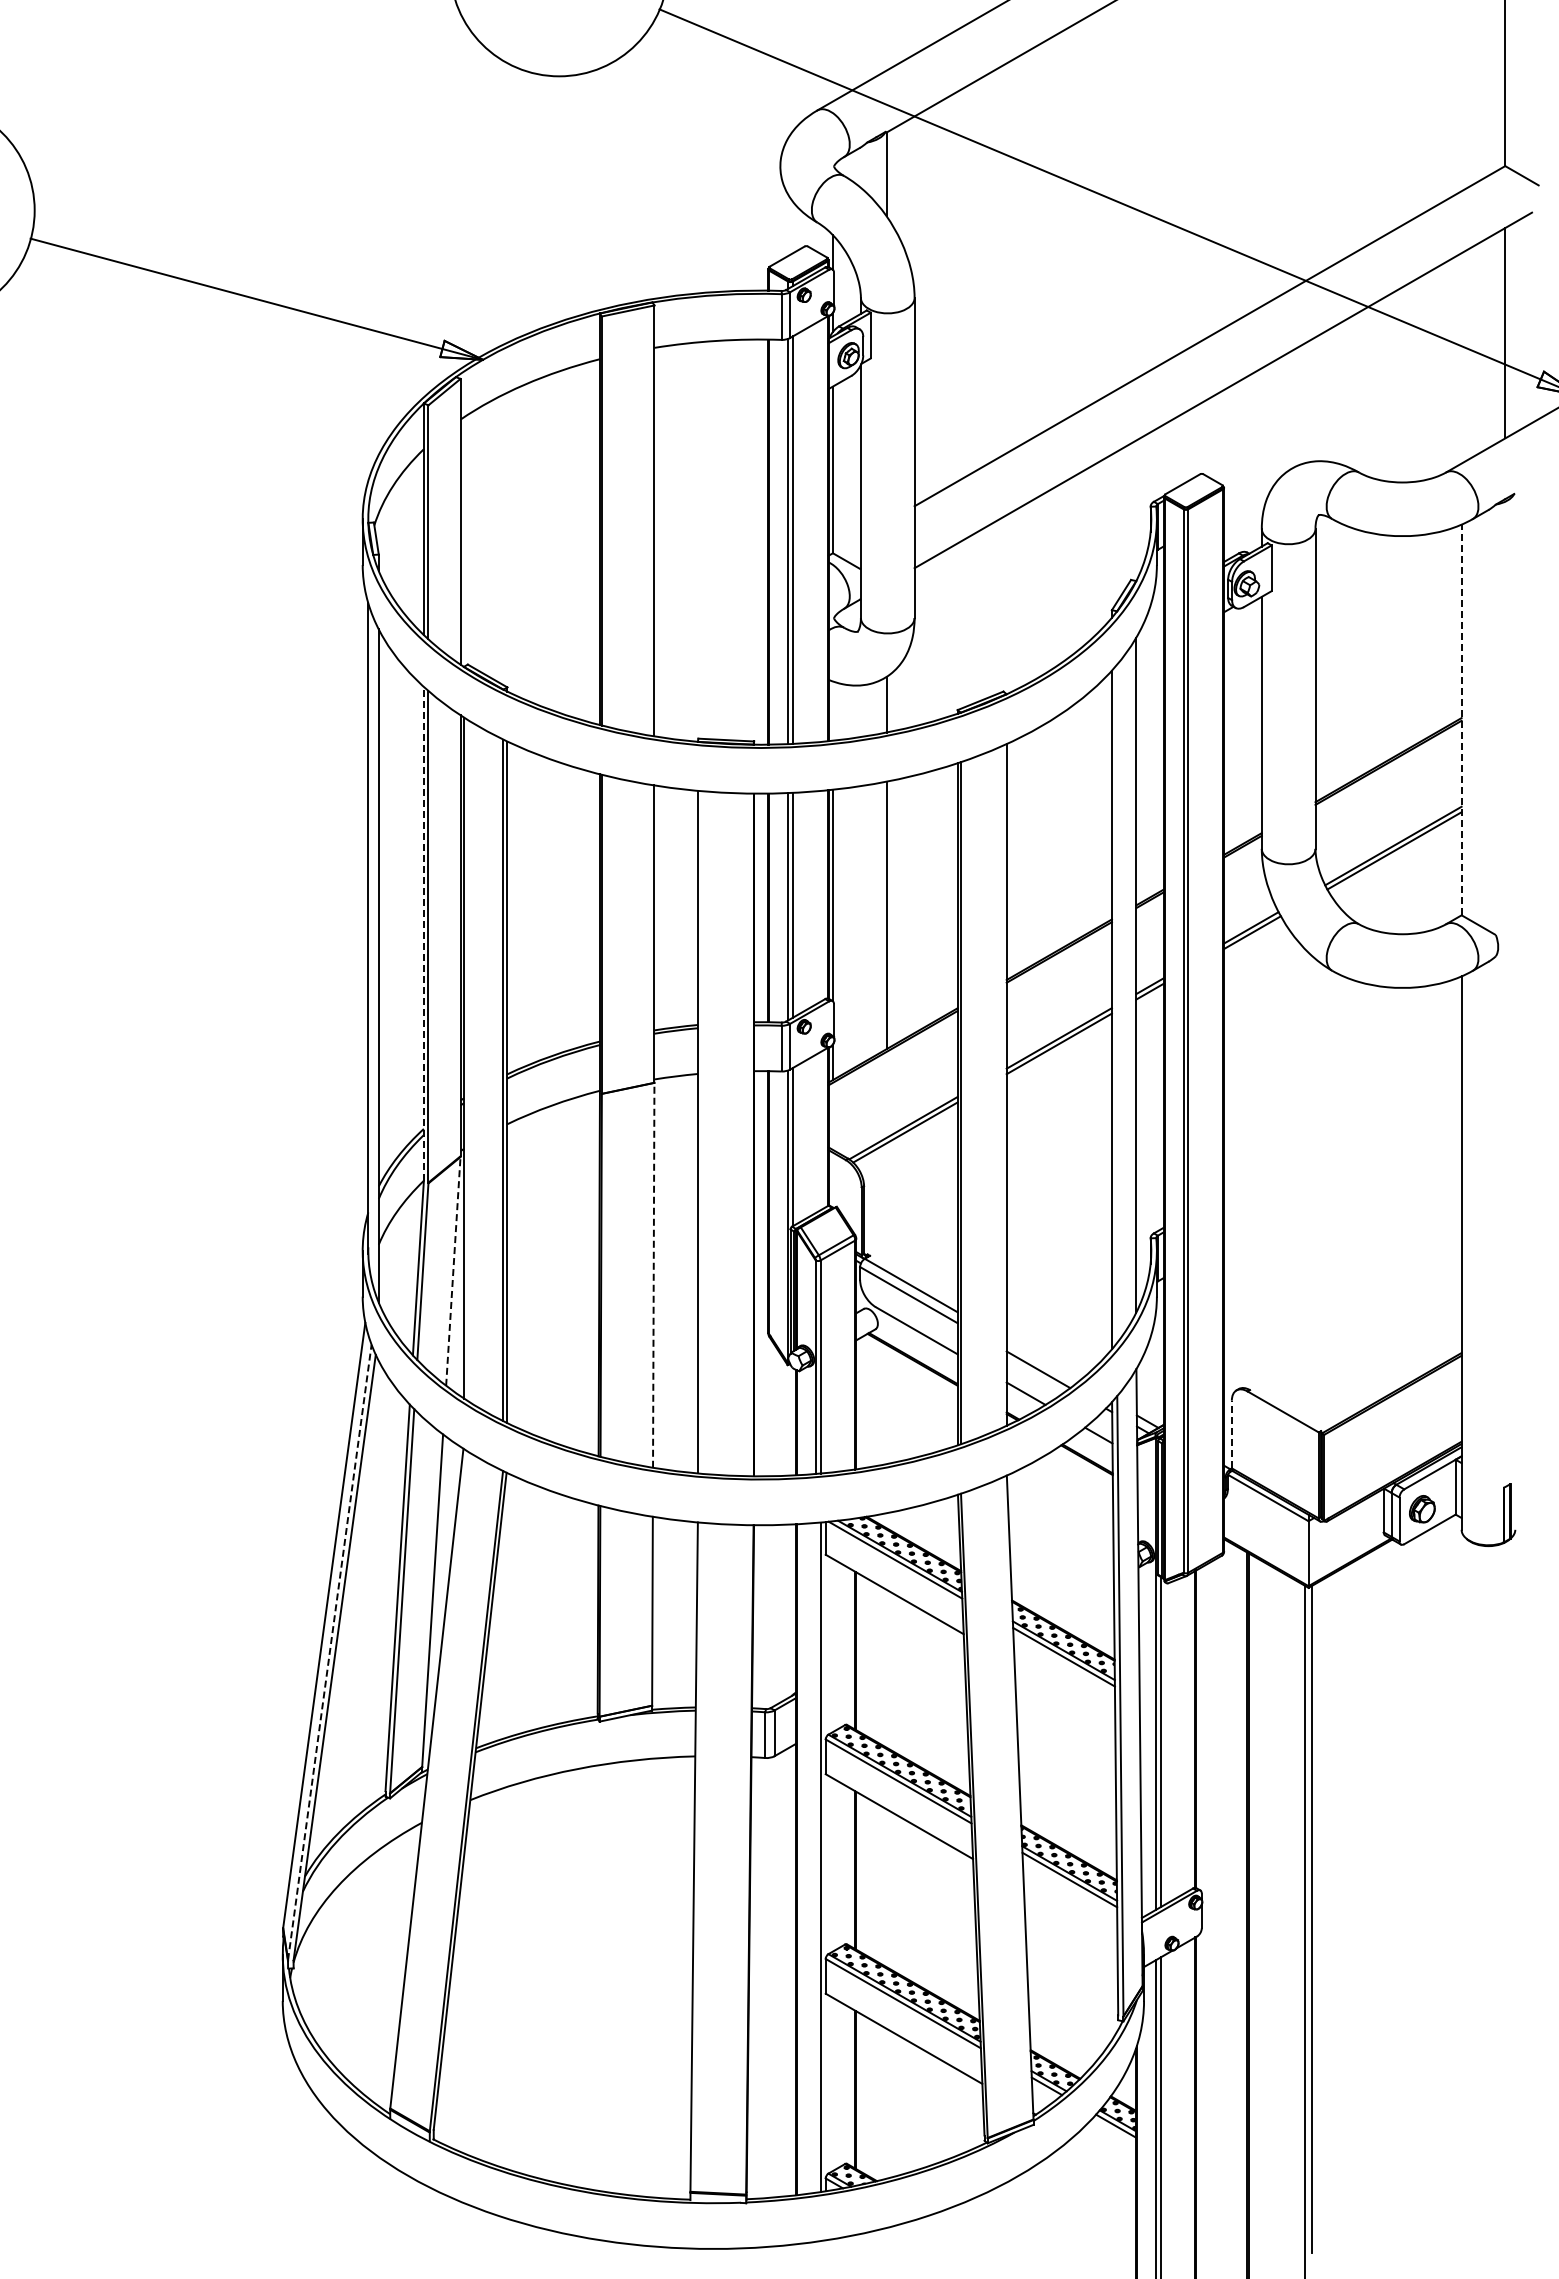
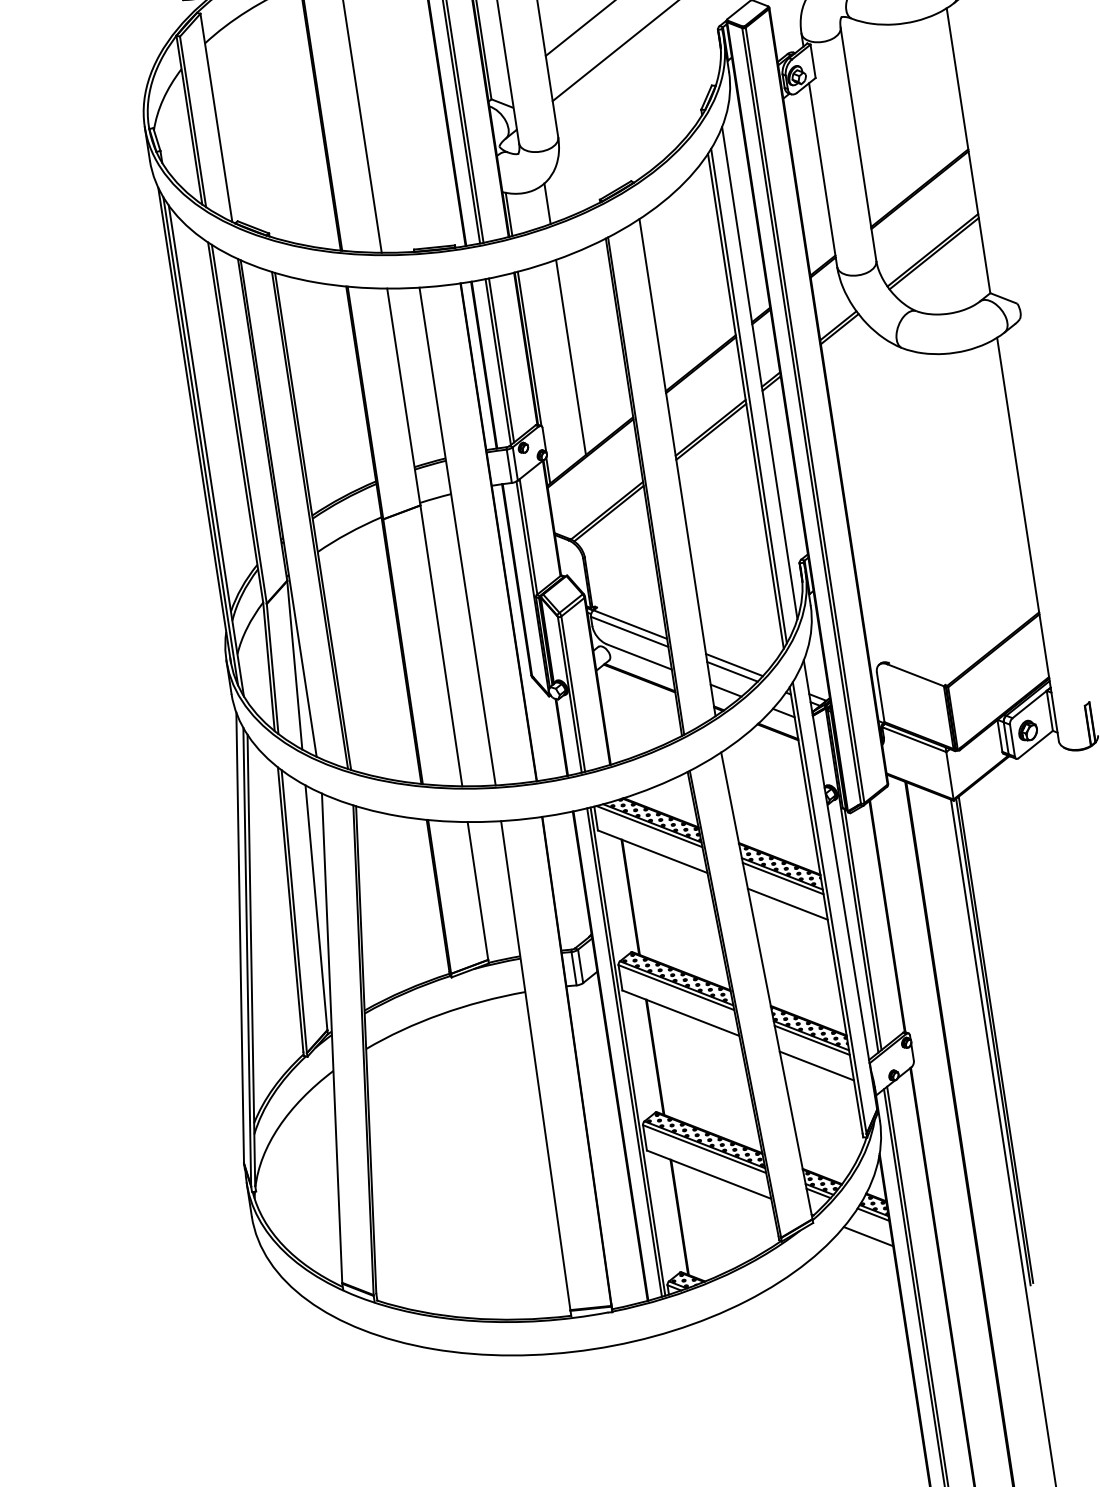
line: (832, 710) -> (508, 214), added
line: (1461, 719) -> (968, 150), dashed -> solid
line: (423, 933) -> (235, 422), dashed -> solid
line: (373, 951) -> (200, 441), added
line: (1117, 1003) -> (749, 395), added
line: (453, 1271) -> (294, 665), dashed -> solid
line: (653, 1274) -> (441, 645), dashed -> solid
line: (1042, 1360) -> (734, 664), added
line: (1231, 1434) -> (880, 697), dashed -> solid
line: (329, 1651) -> (246, 956), dashed -> solid
line: (1064, 1692) -> (787, 904), added
line: (815, 1857) -> (624, 1052), added
line: (1070, 1915) -> (816, 1066), added
line: (1316, 1916) -> (996, 1039), added
line: (1104, 2154) -> (868, 1236), added

